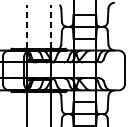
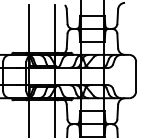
line: (27, 26) -> (29, 28), dashed -> solid
line: (50, 26) -> (55, 28), dashed -> solid

